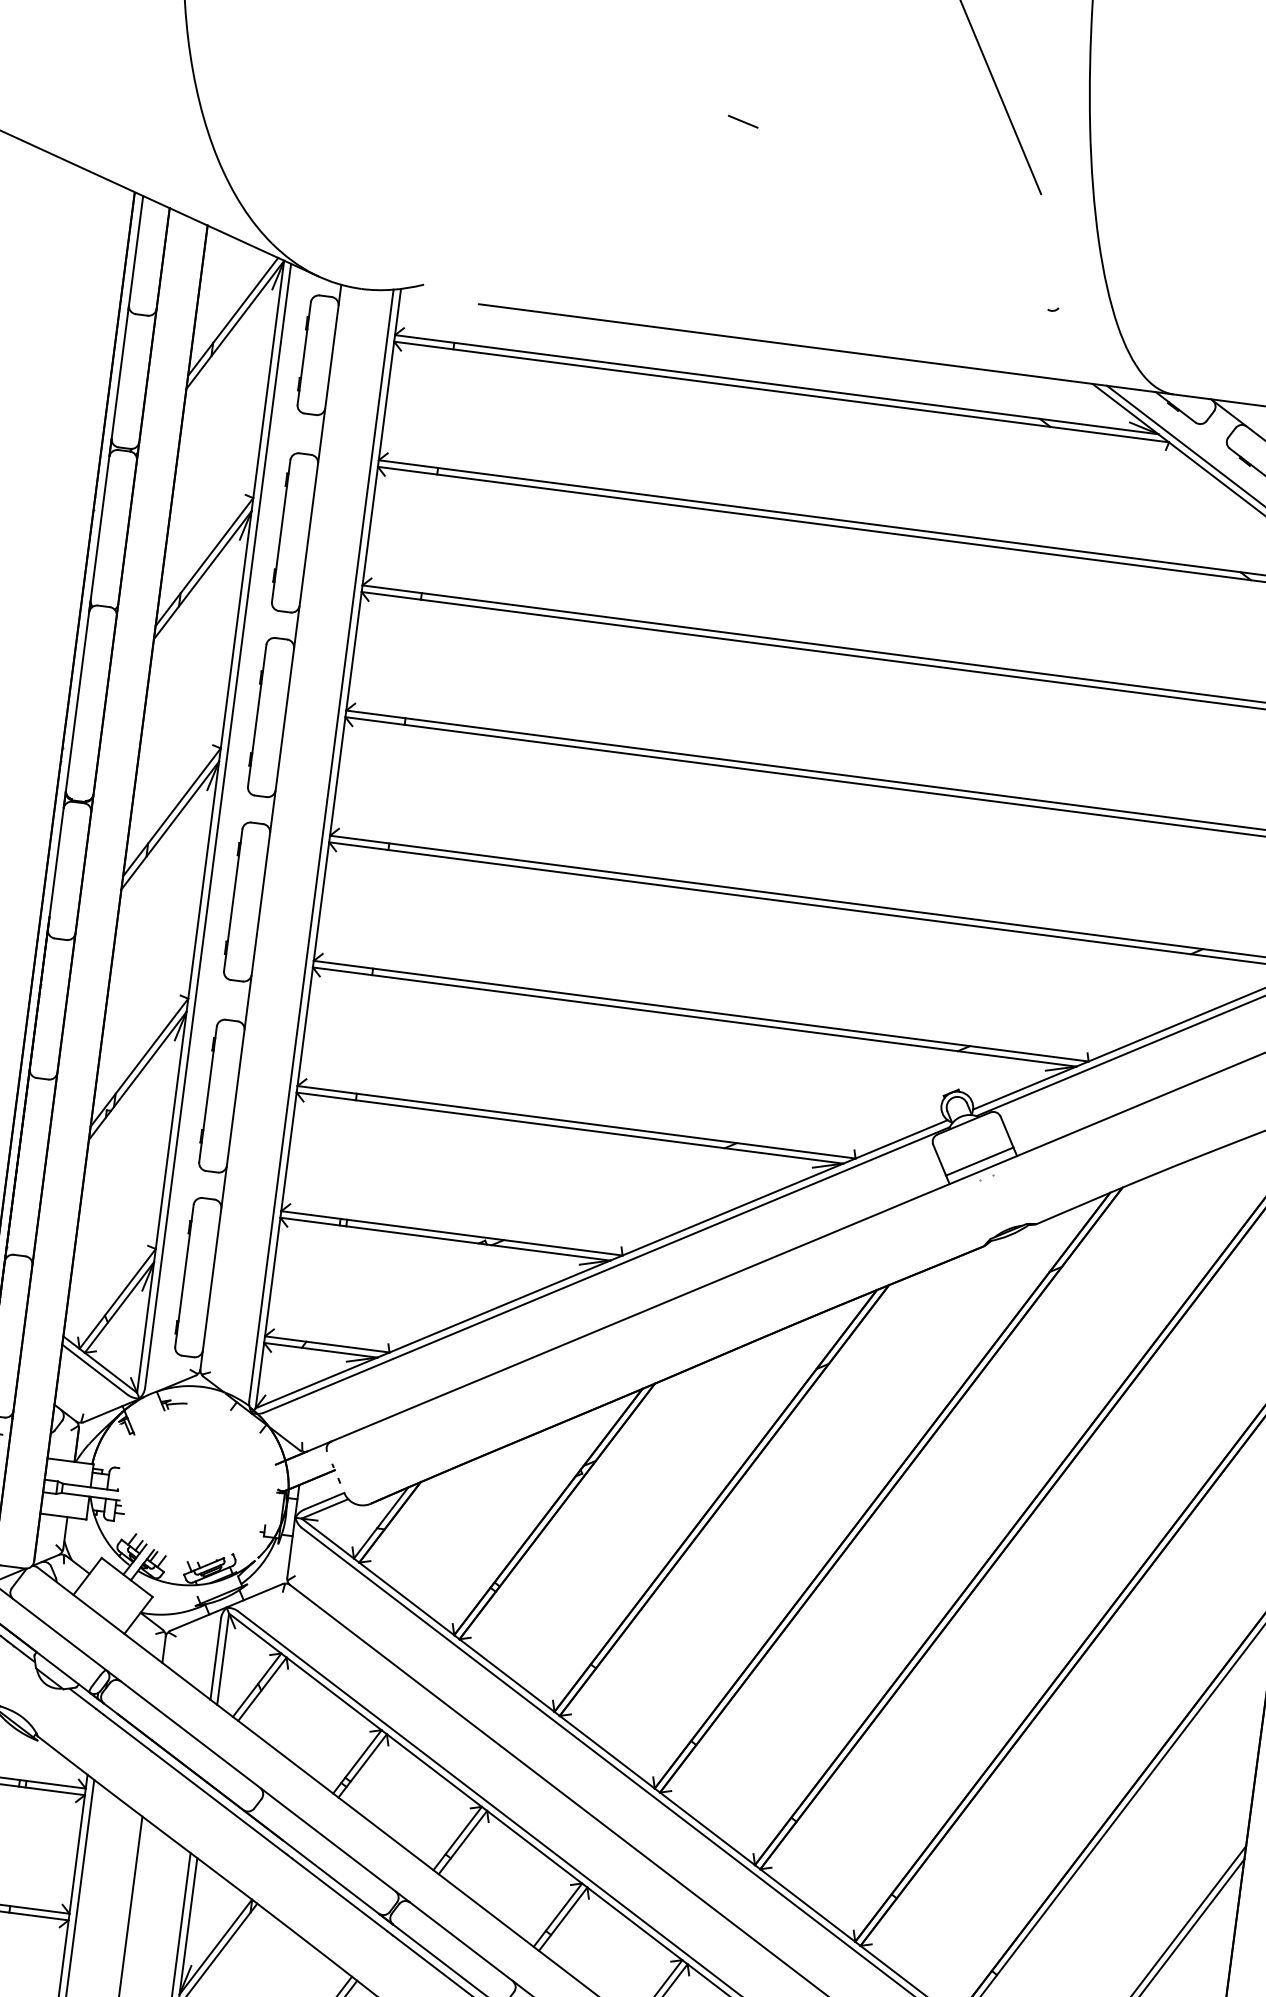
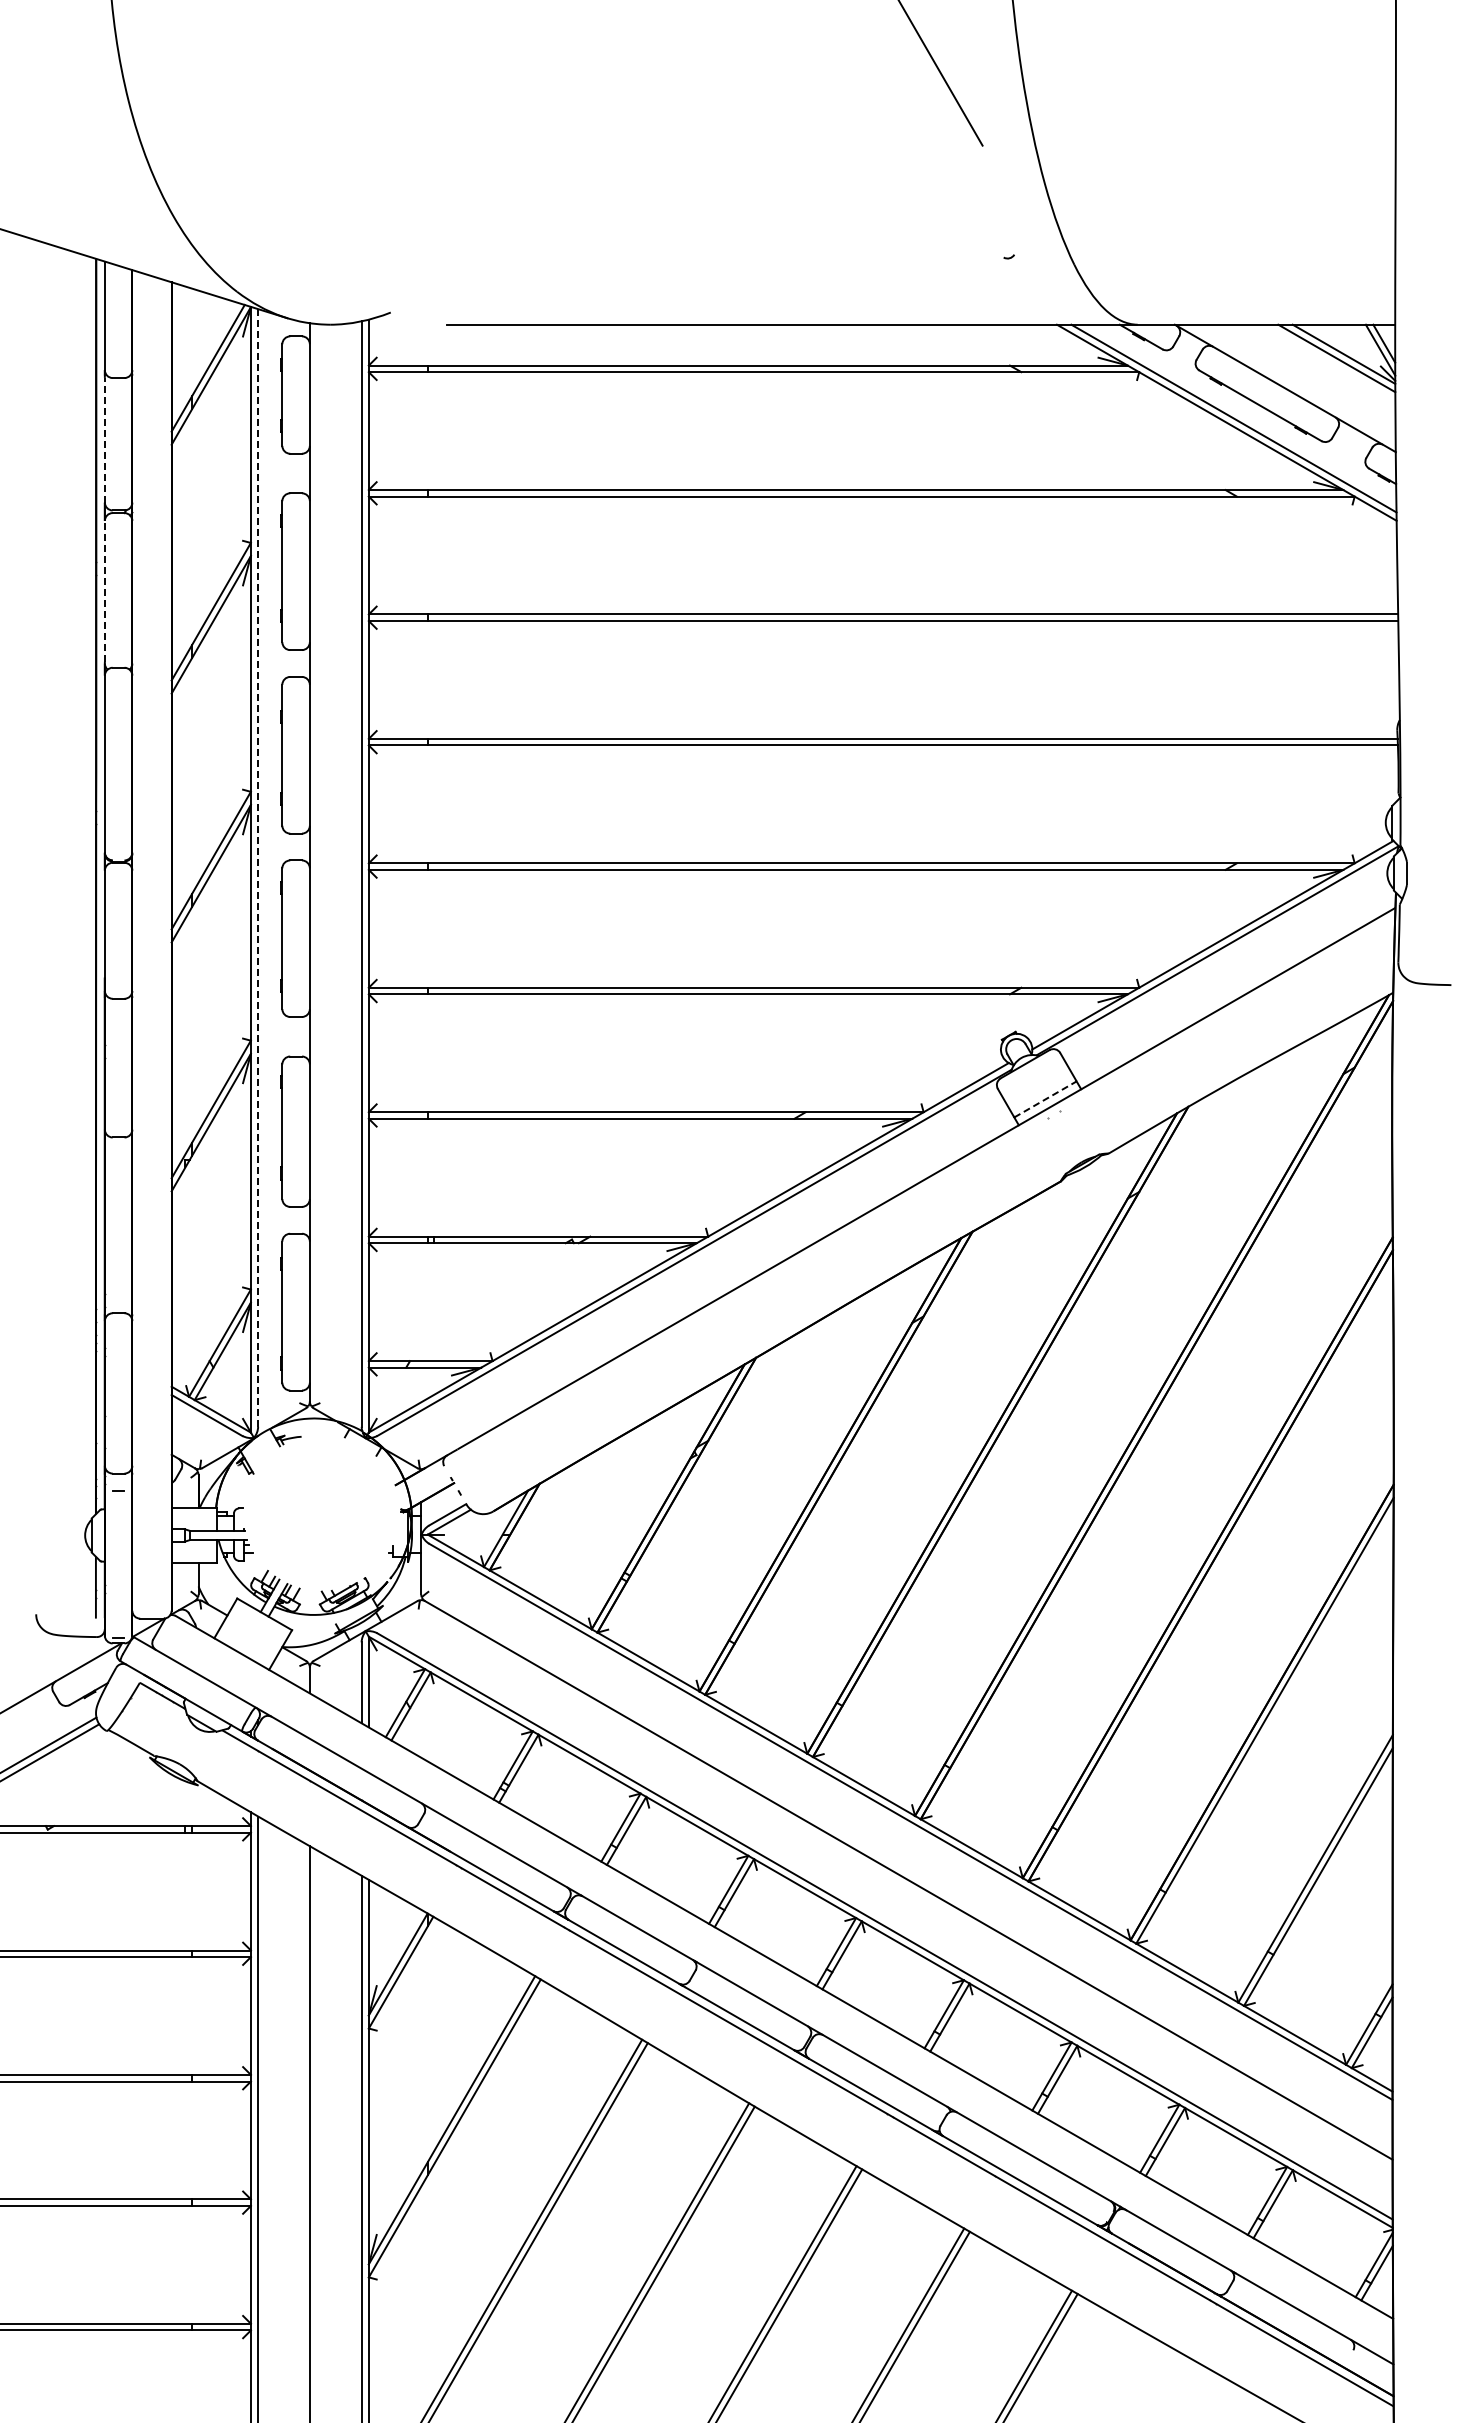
line: (742, 121) -> (681, 112), removed
line: (119, 374) -> (104, 439), solid -> dashed
line: (99, 526) -> (104, 590), solid -> dashed
line: (218, 825) -> (258, 867), solid -> dashed
line: (979, 1161) -> (1045, 1099), solid -> dashed

